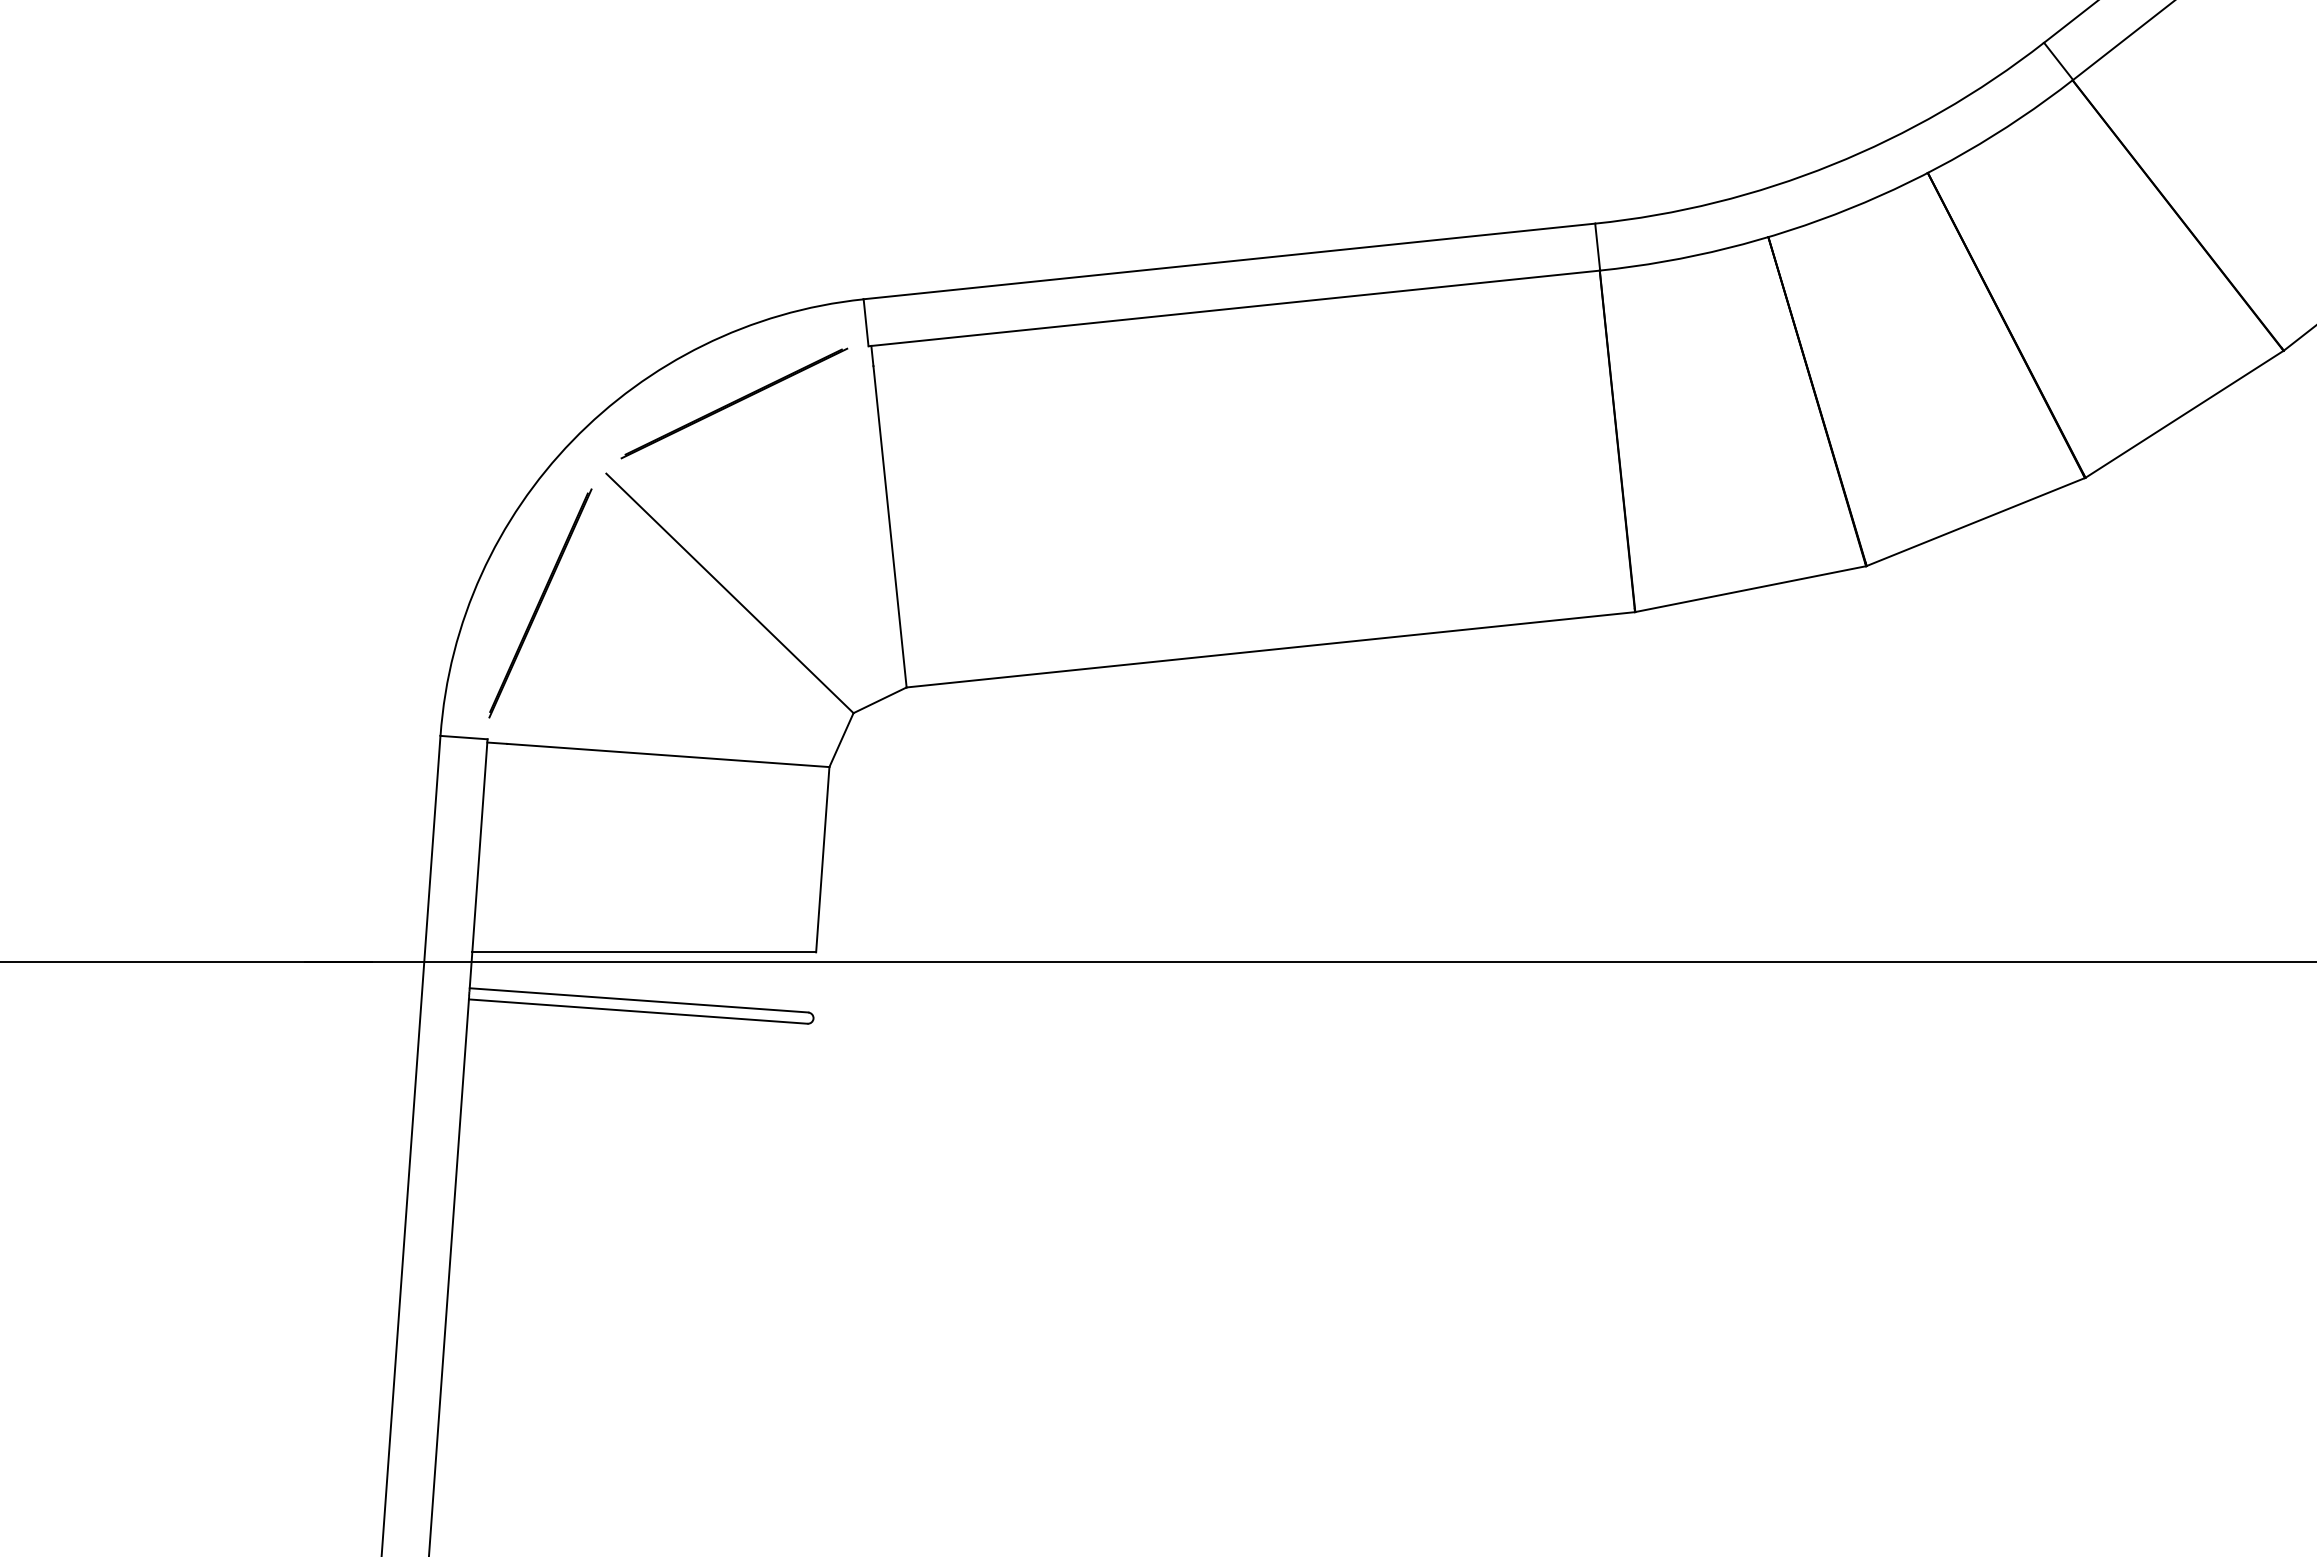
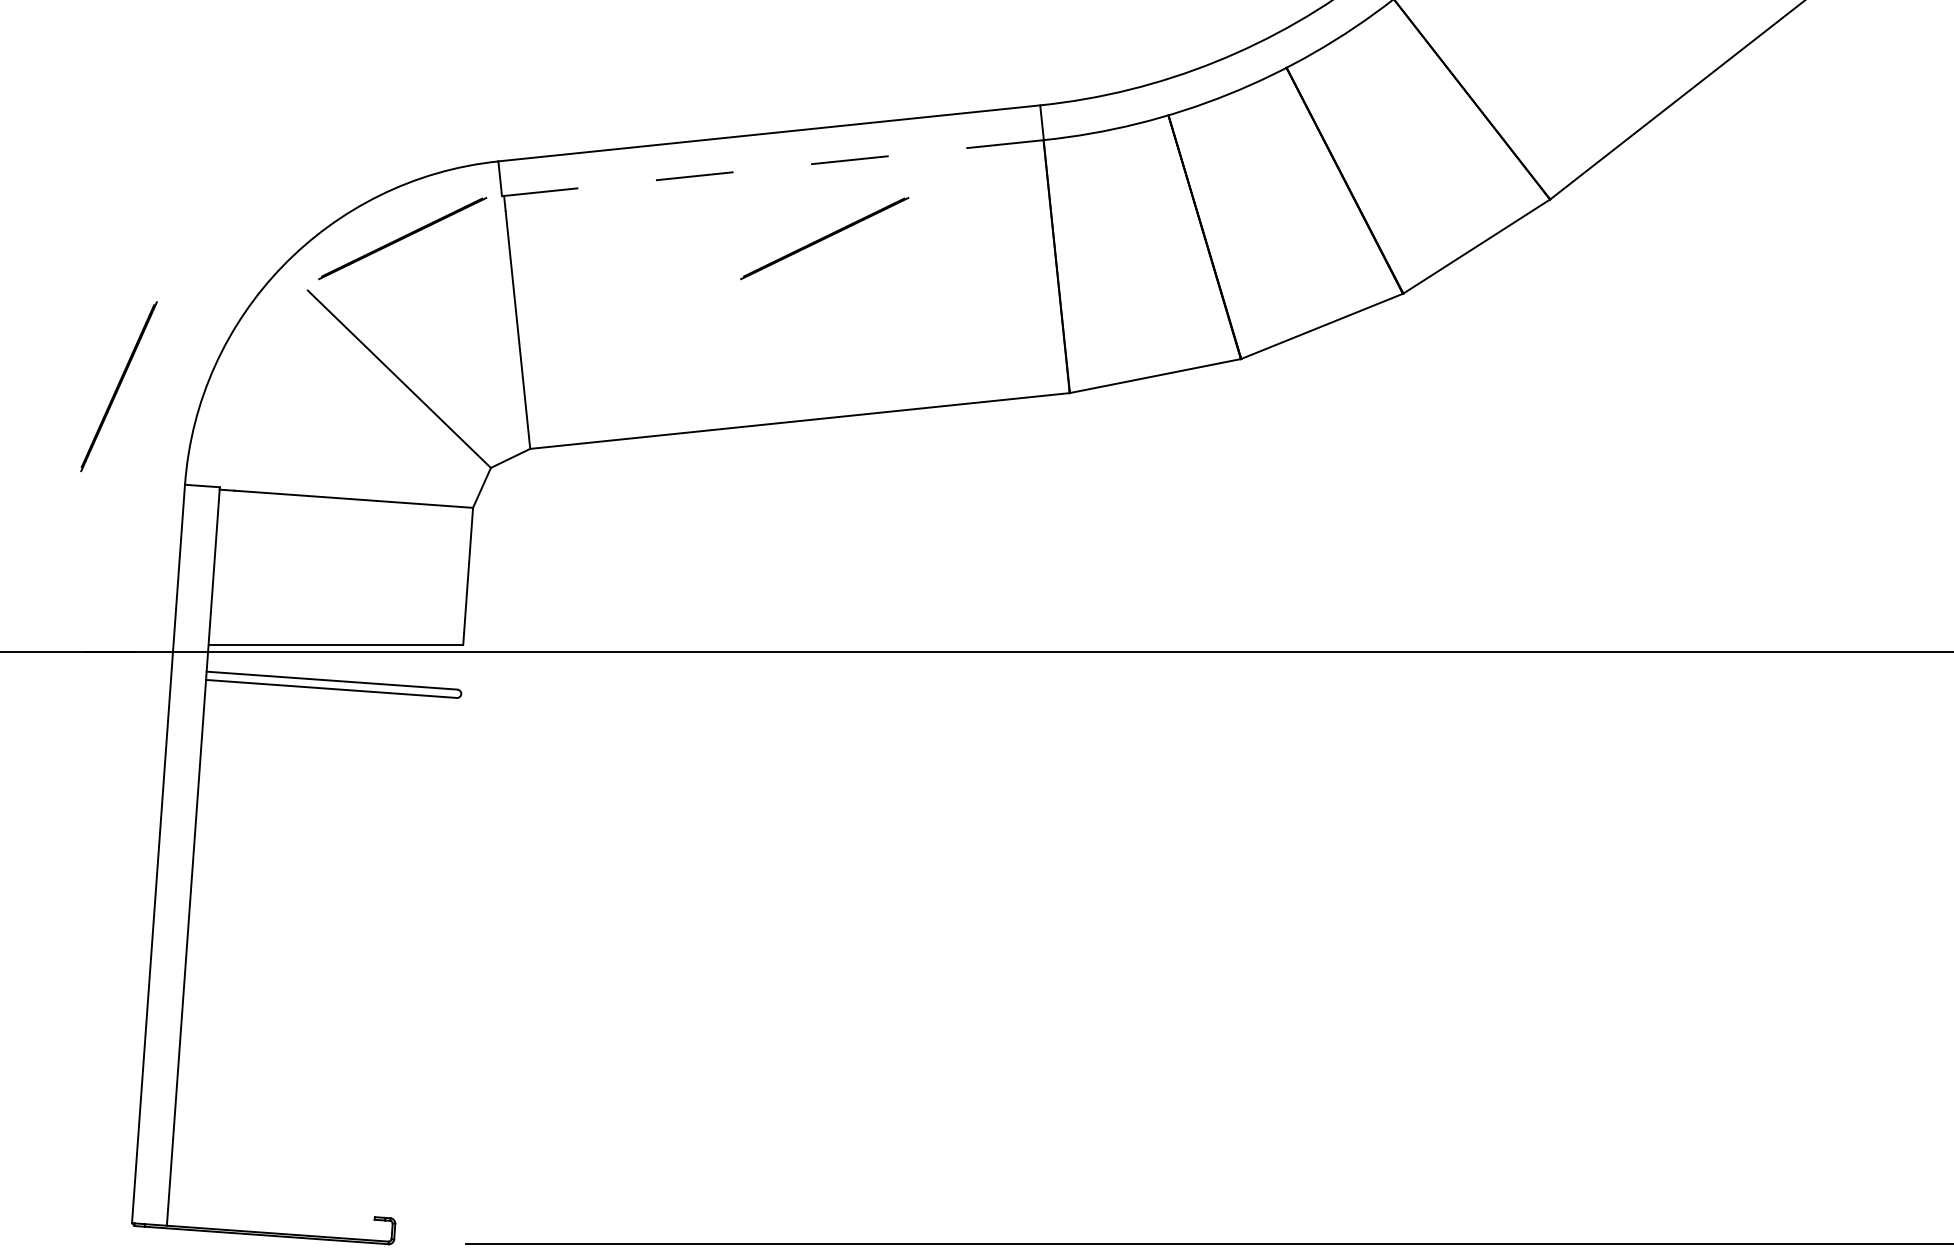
line: (1233, 308) -> (772, 168), solid -> dashed
line: (1303, 403) -> (824, 238), added
line: (539, 603) -> (118, 386), moved

